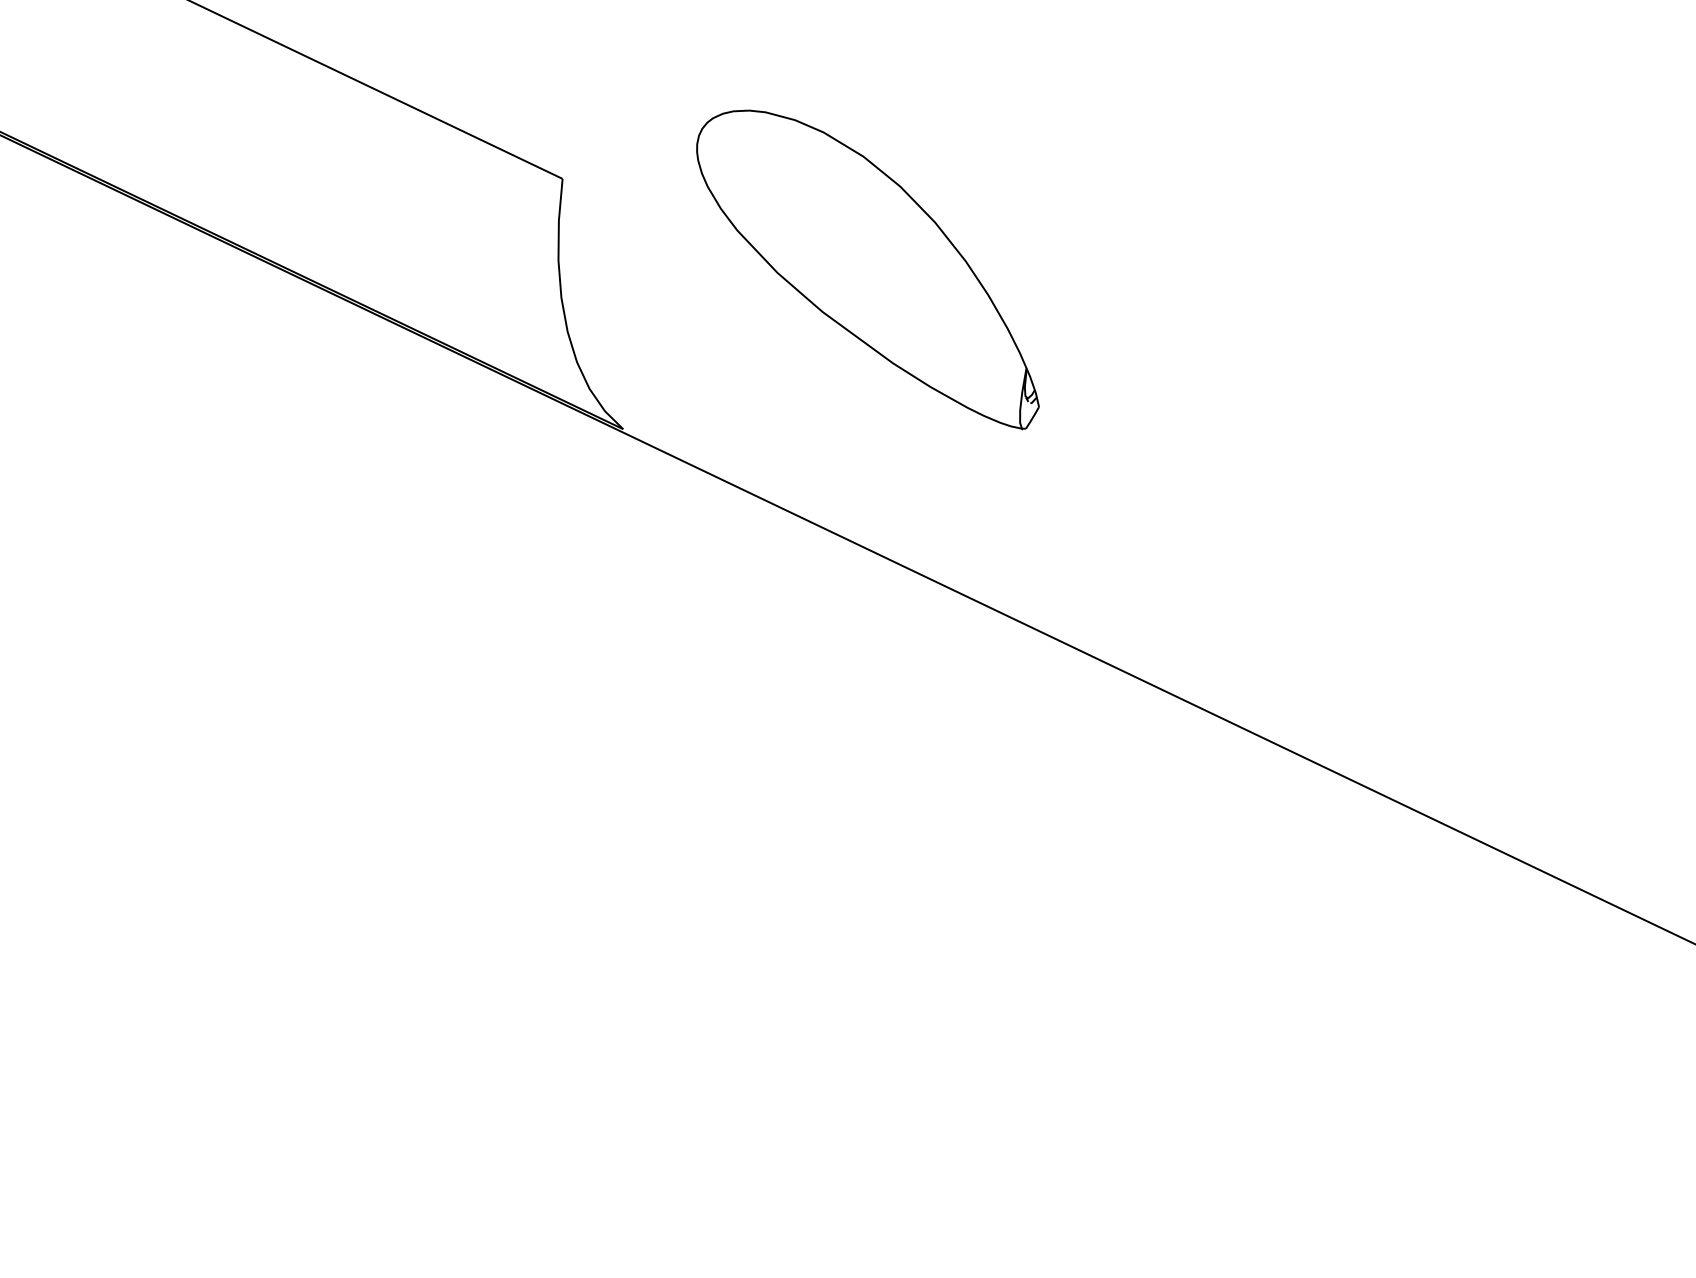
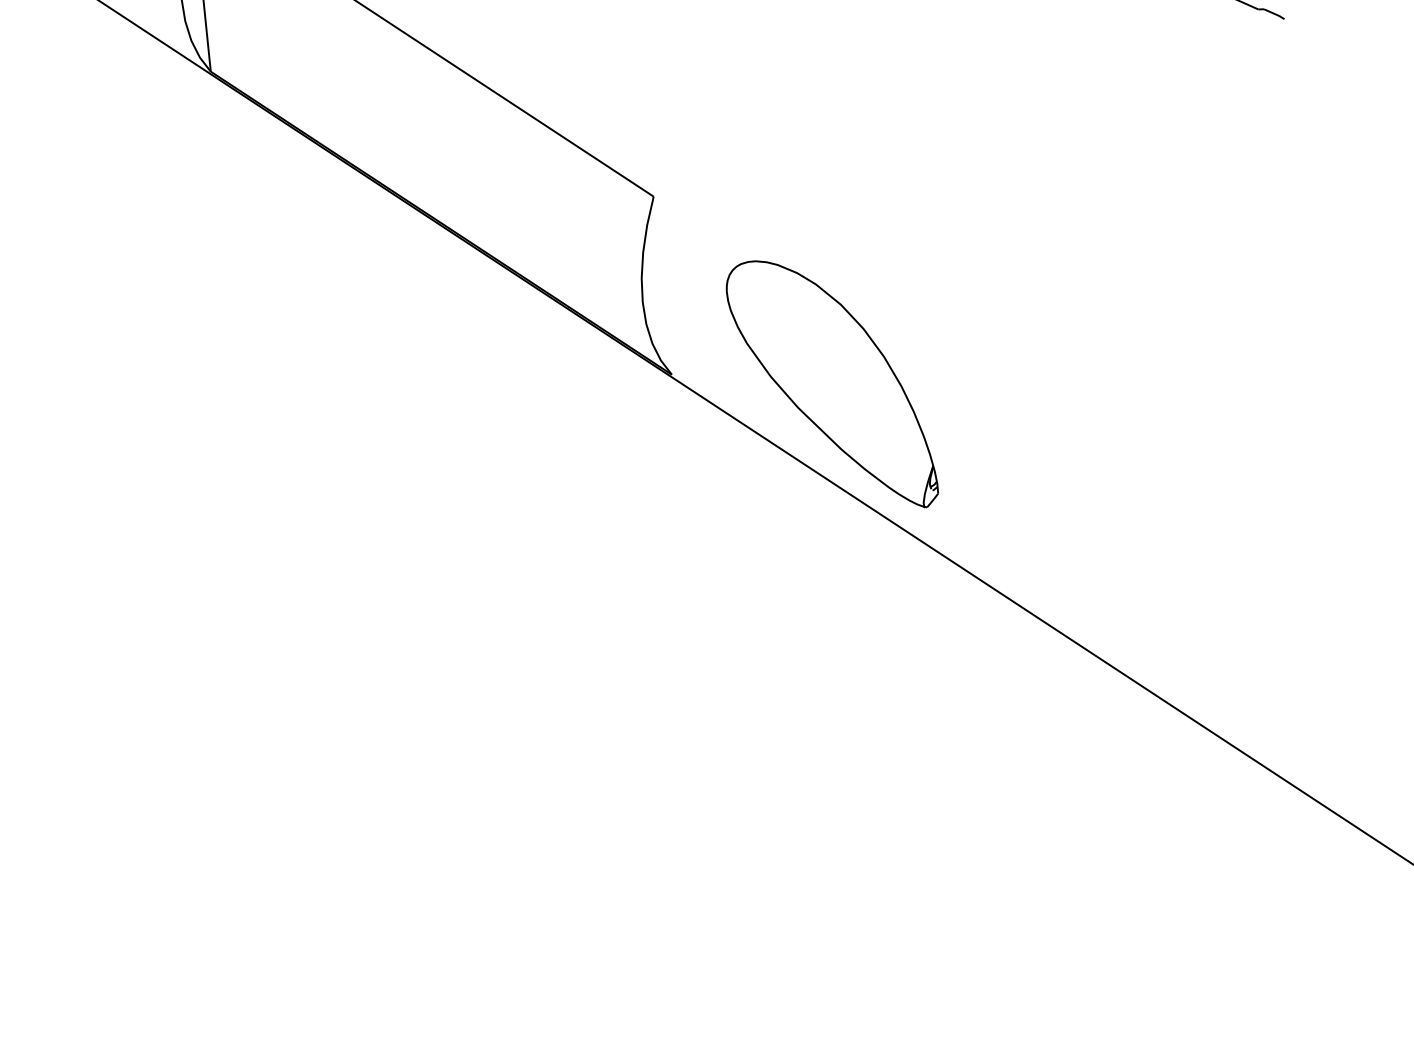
part: (865, 272) -> (831, 384), moved

